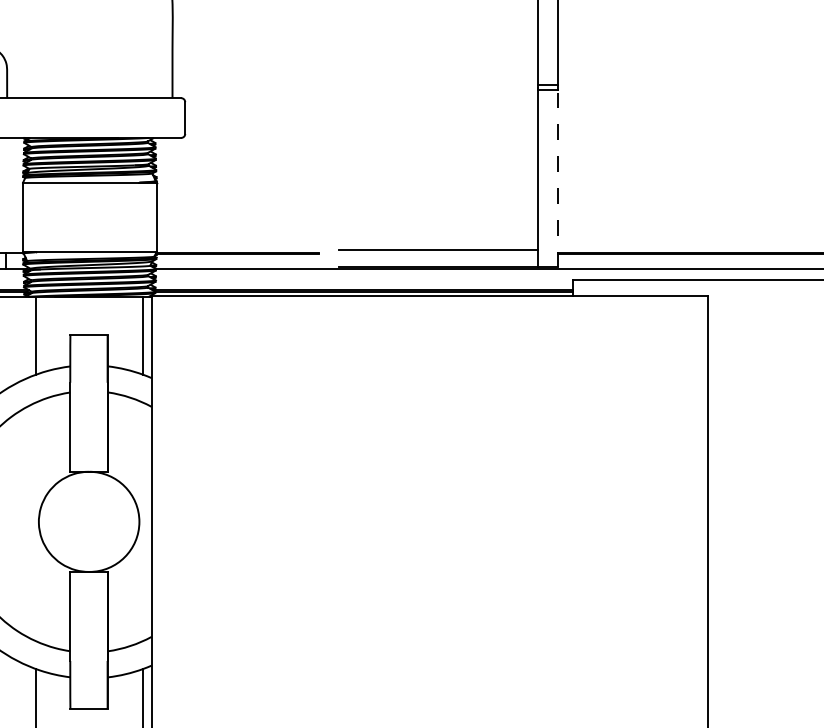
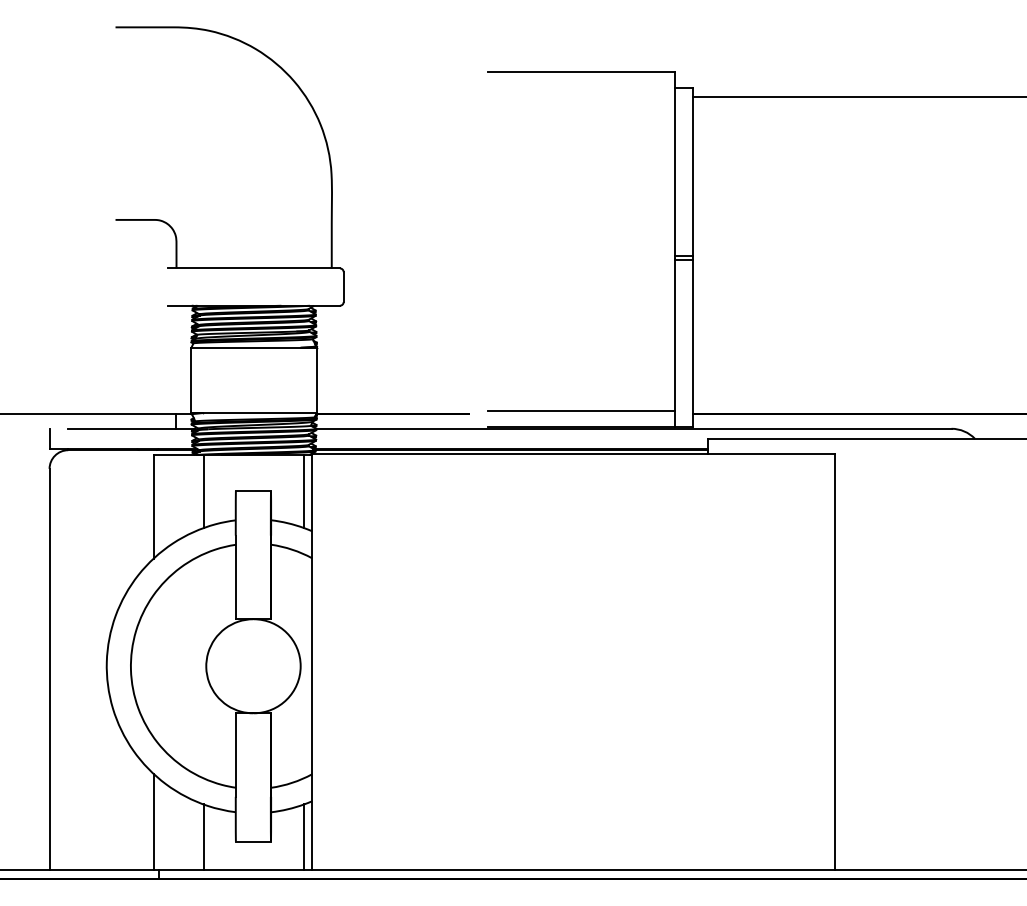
line: (557, 178) -> (693, 343), dashed -> solid

